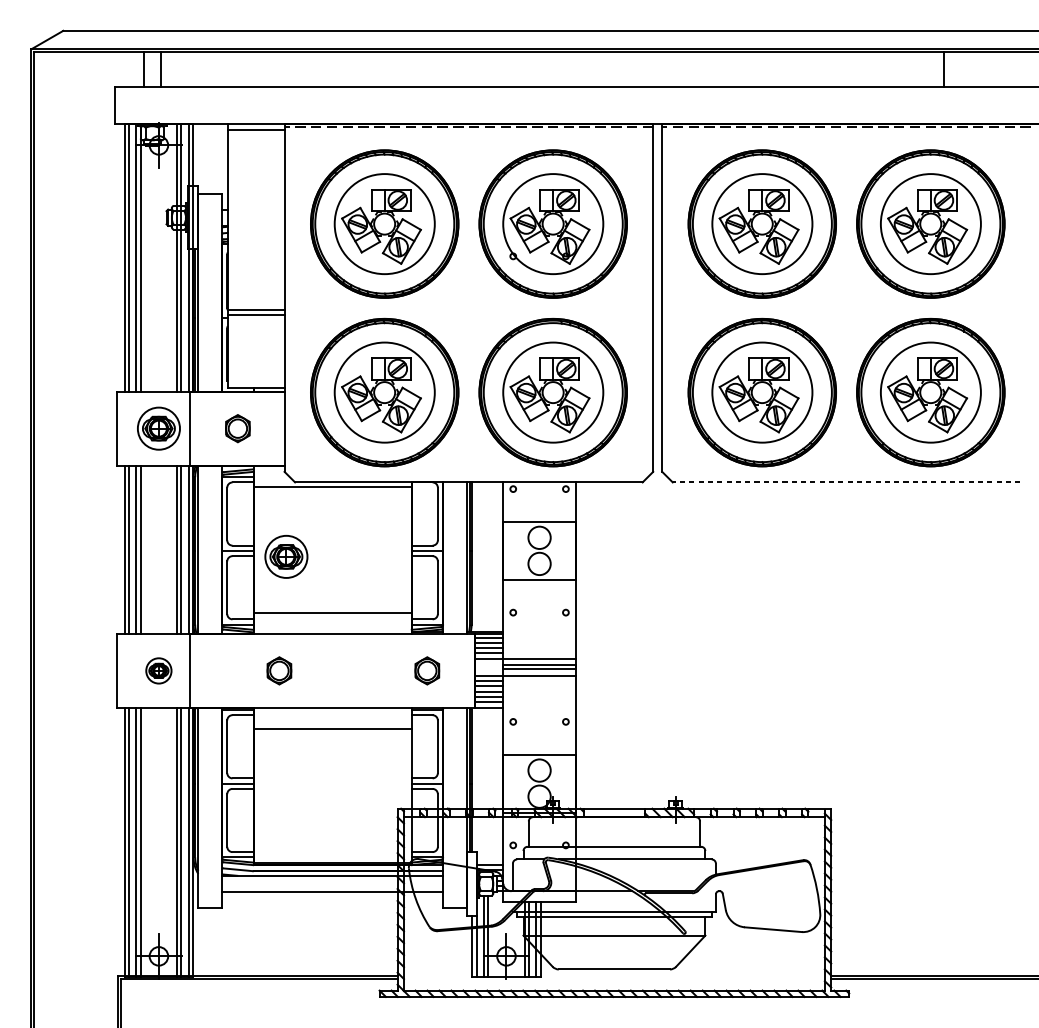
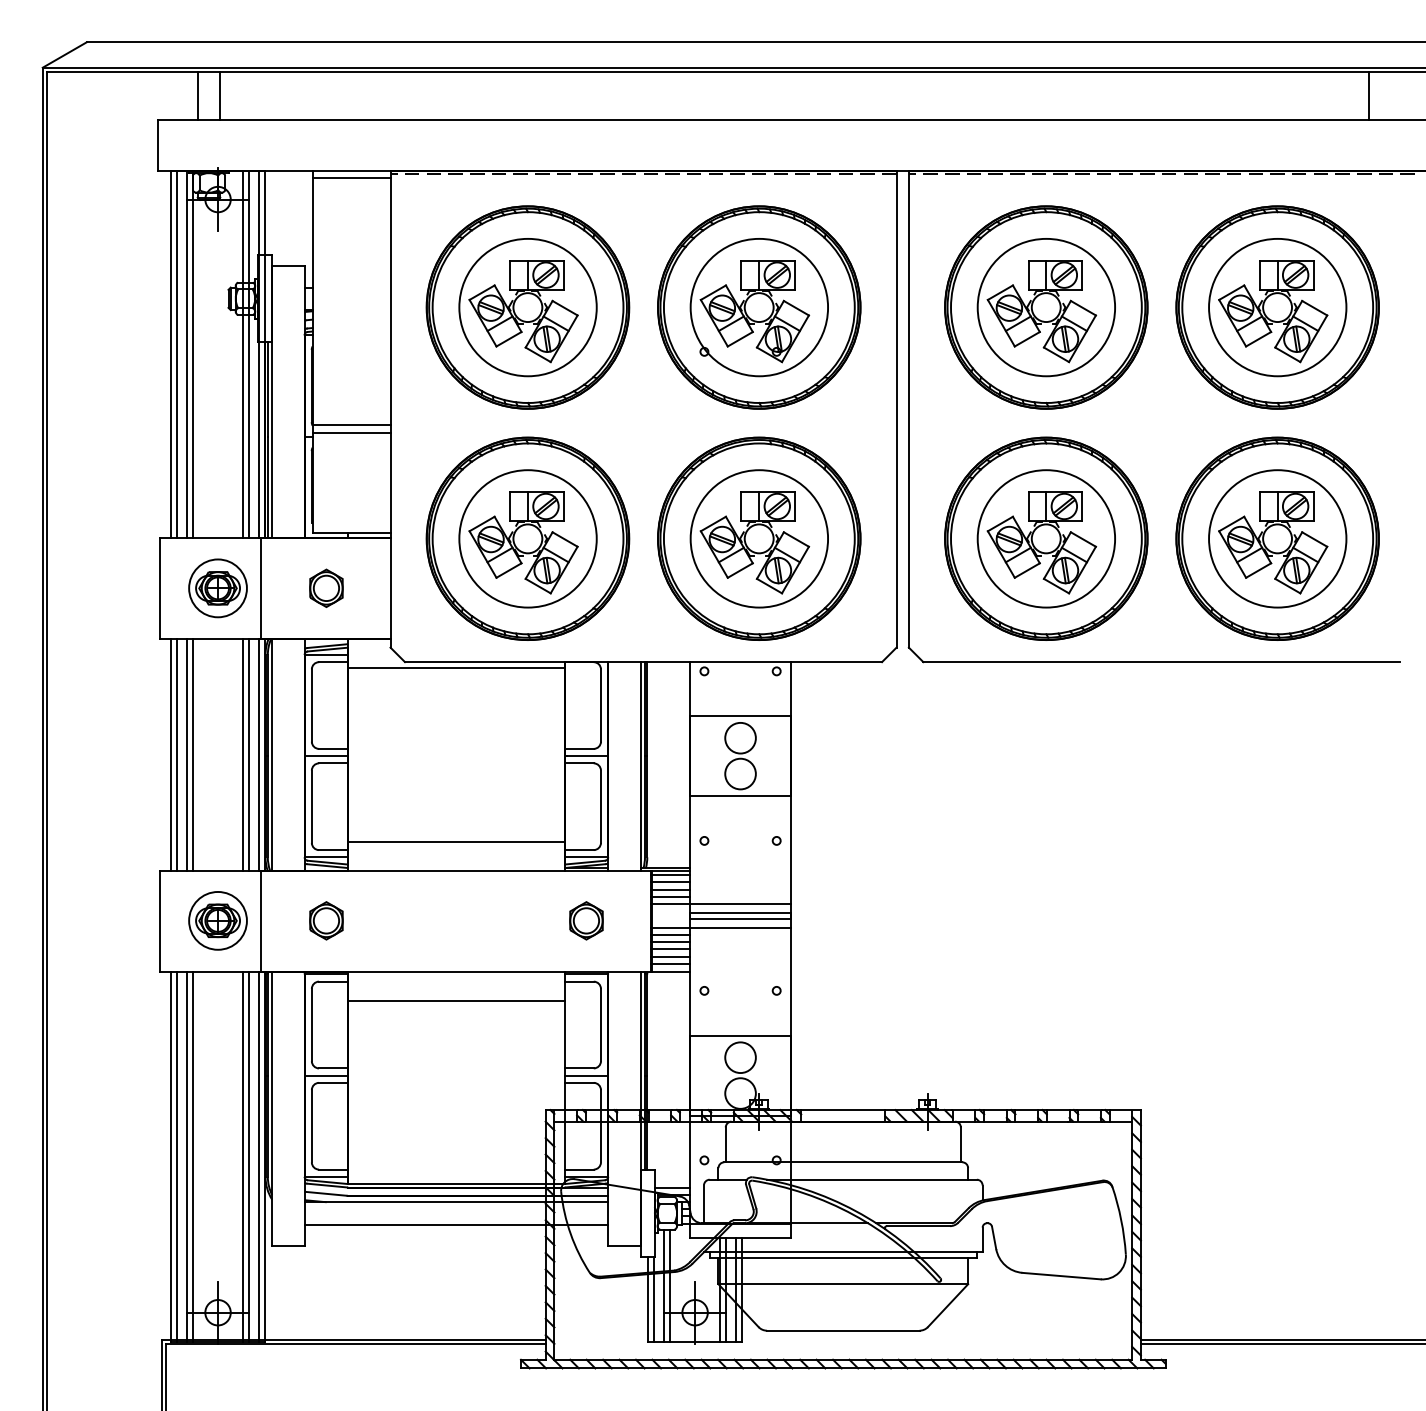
line: (943, 69) -> (1368, 95), moved
line: (846, 482) -> (1161, 662), dashed -> solid
part: (286, 556) -> (392, 764), removed
part: (158, 670) -> (217, 920), size x1.67
part: (279, 670) -> (326, 920), moved

